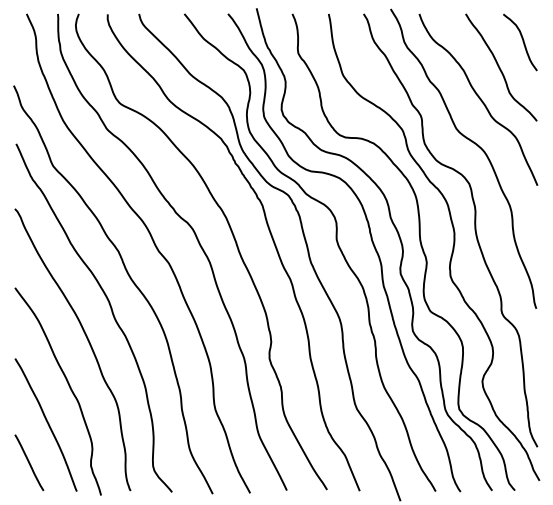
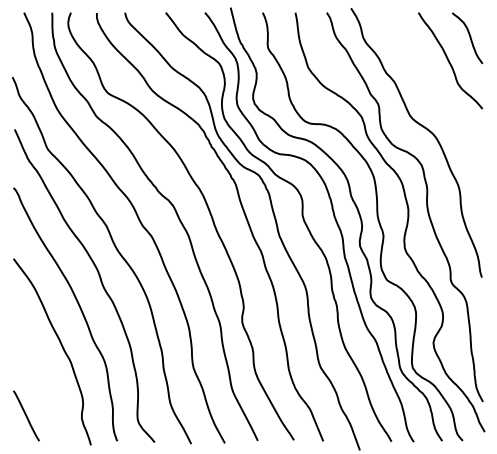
curve: (478, 98) -> (429, 88), removed
curve: (47, 424) -> (42, 381), removed

